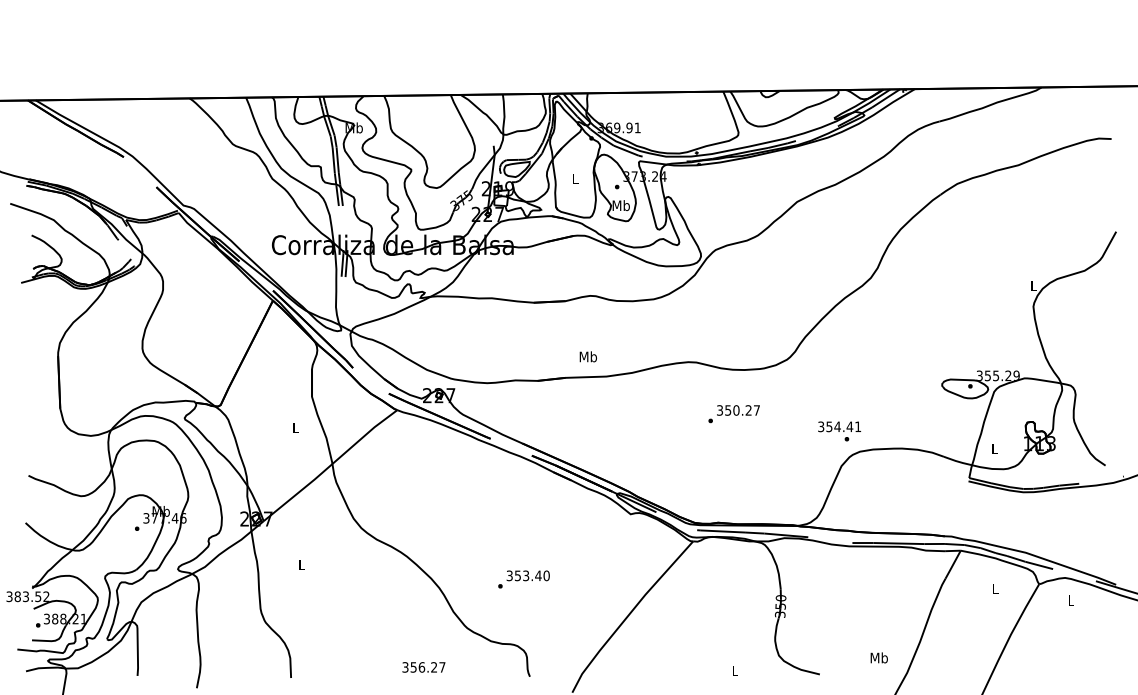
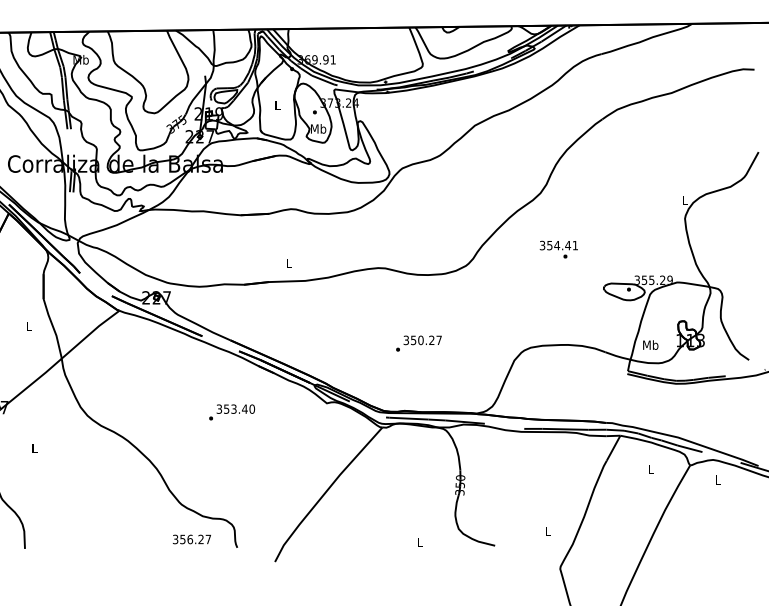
text: (588, 356) -> (289, 263), Mb -> L
text: (733, 414) -> (418, 343), moved
text: (839, 431) -> (558, 249), moved
text: (994, 448) -> (650, 344), L -> Mb
text: (523, 579) -> (231, 412), moved
text: (878, 657) -> (547, 530), Mb -> L
text: (423, 667) -> (191, 539), moved

